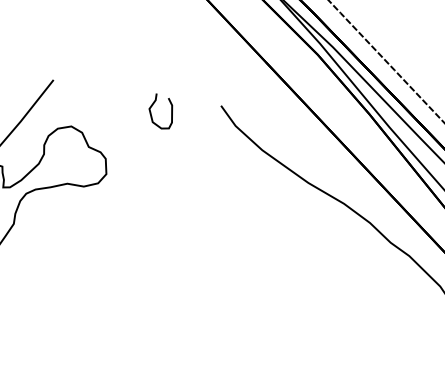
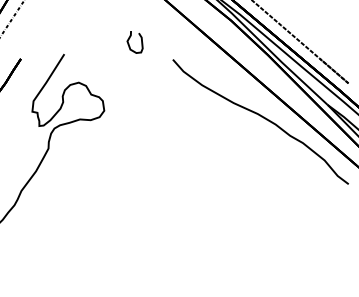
curve: (152, 112) -> (129, 43), moved

